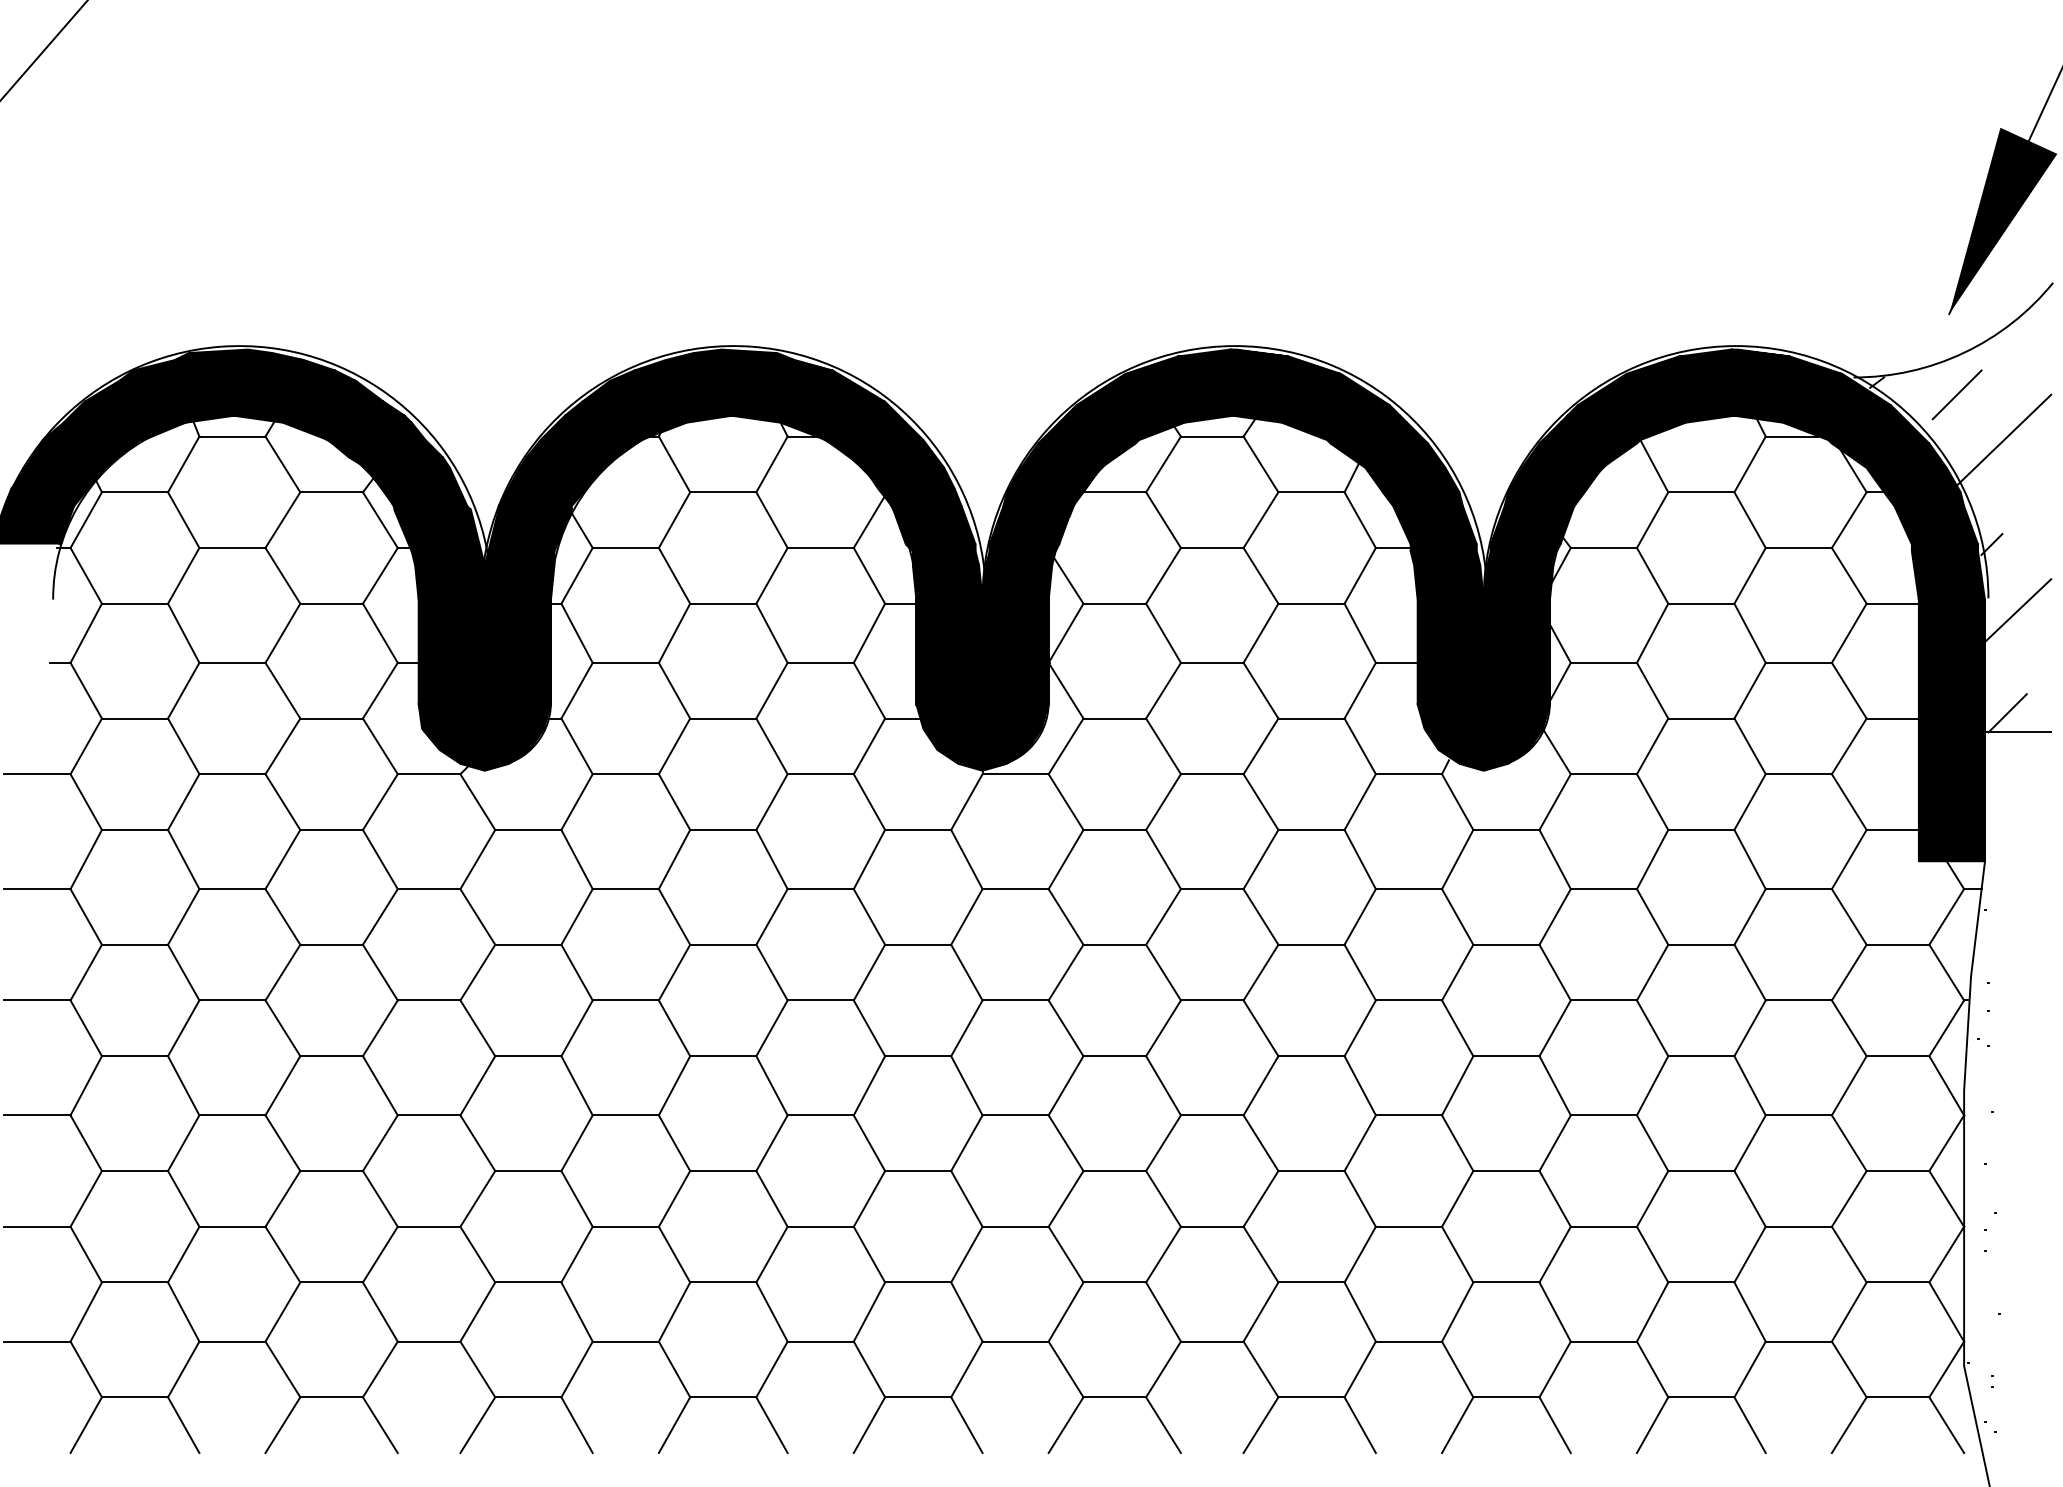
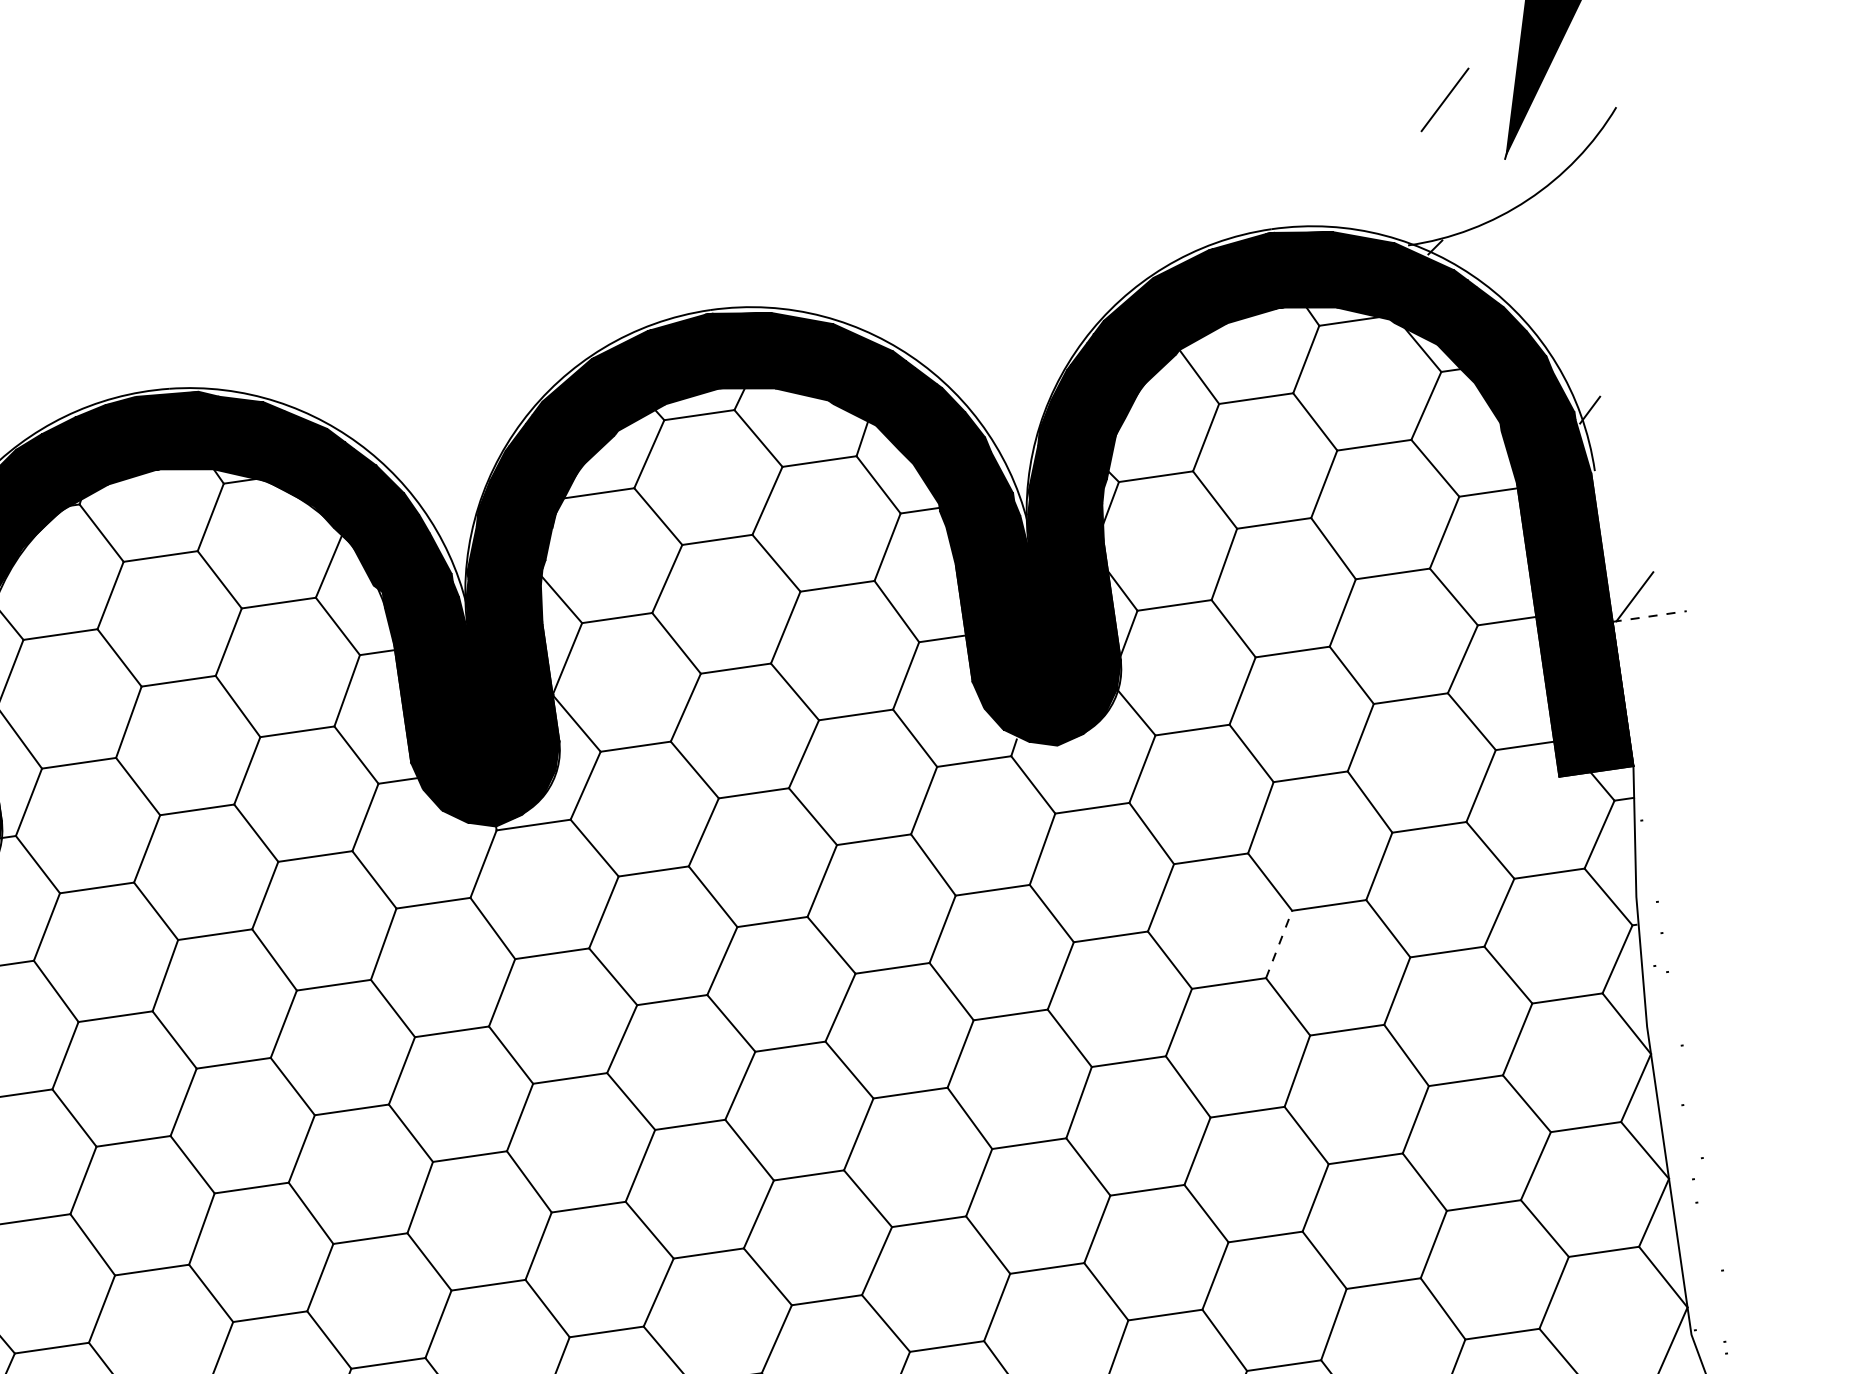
line: (1956, 394) -> (1444, 99), moved
line: (2004, 439) -> (1587, 290), removed
line: (2018, 610) -> (1630, 479), removed
line: (2018, 732) -> (1650, 616), solid -> dashed
line: (1652, 972) -> (1278, 944), solid -> dashed

